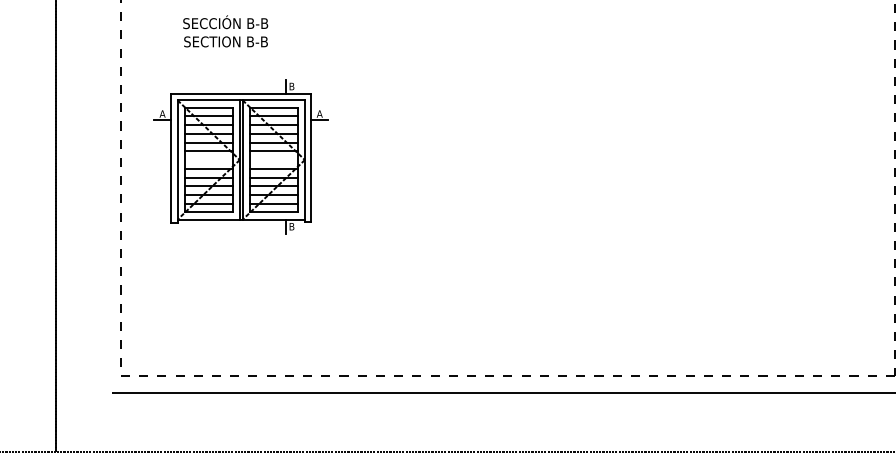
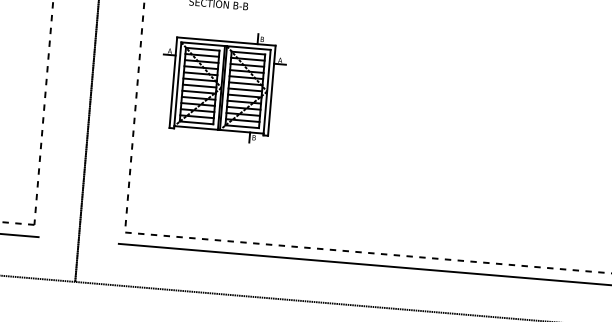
line: (208, 160) -> (199, 86), added
line: (273, 160) -> (245, 90), added

